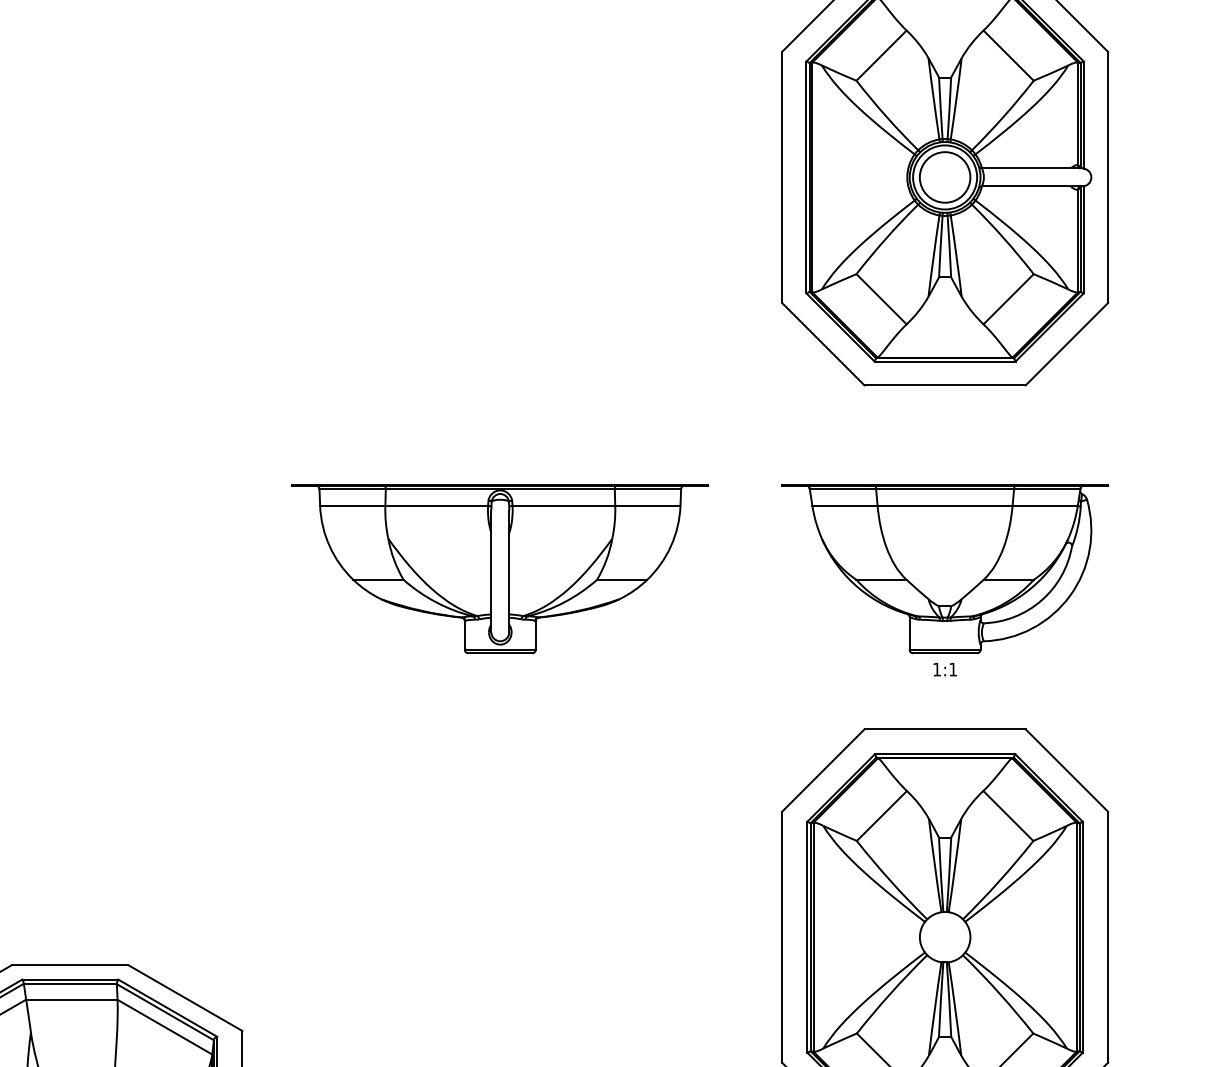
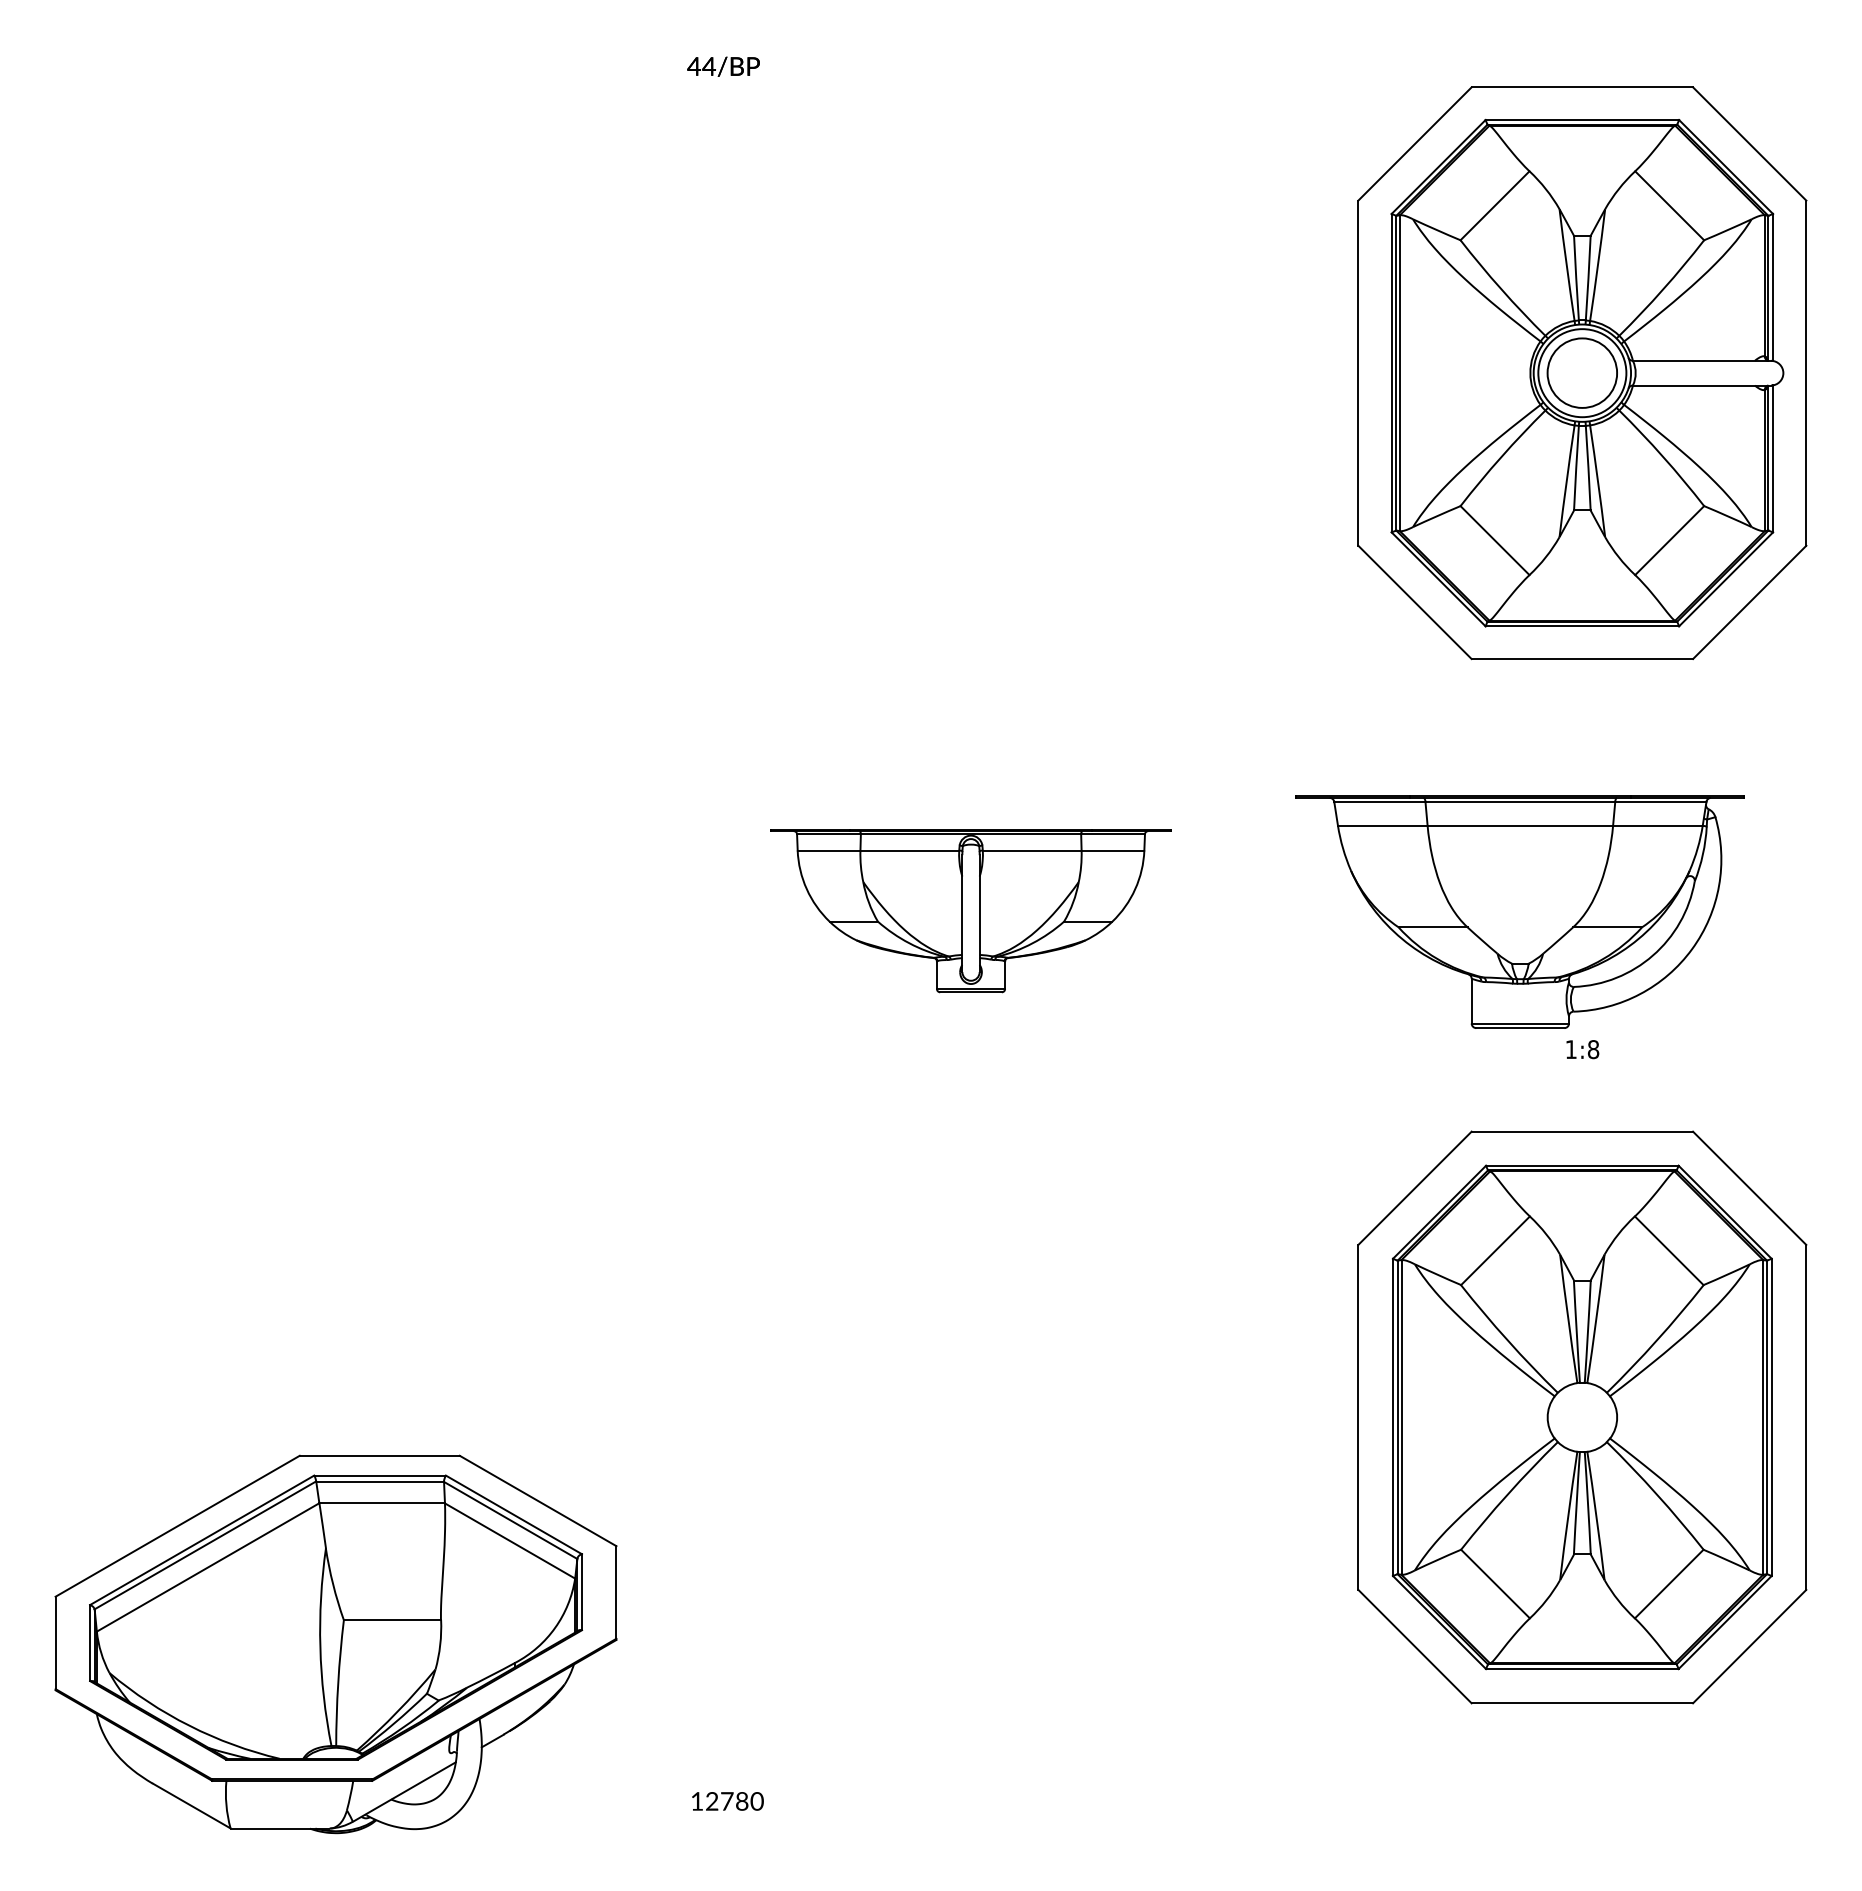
part: (499, 568) -> (970, 910), size x0.7
part: (944, 568) -> (1519, 911), moved
text: (953, 669) -> (1593, 1049), 1:1 -> 1:8

